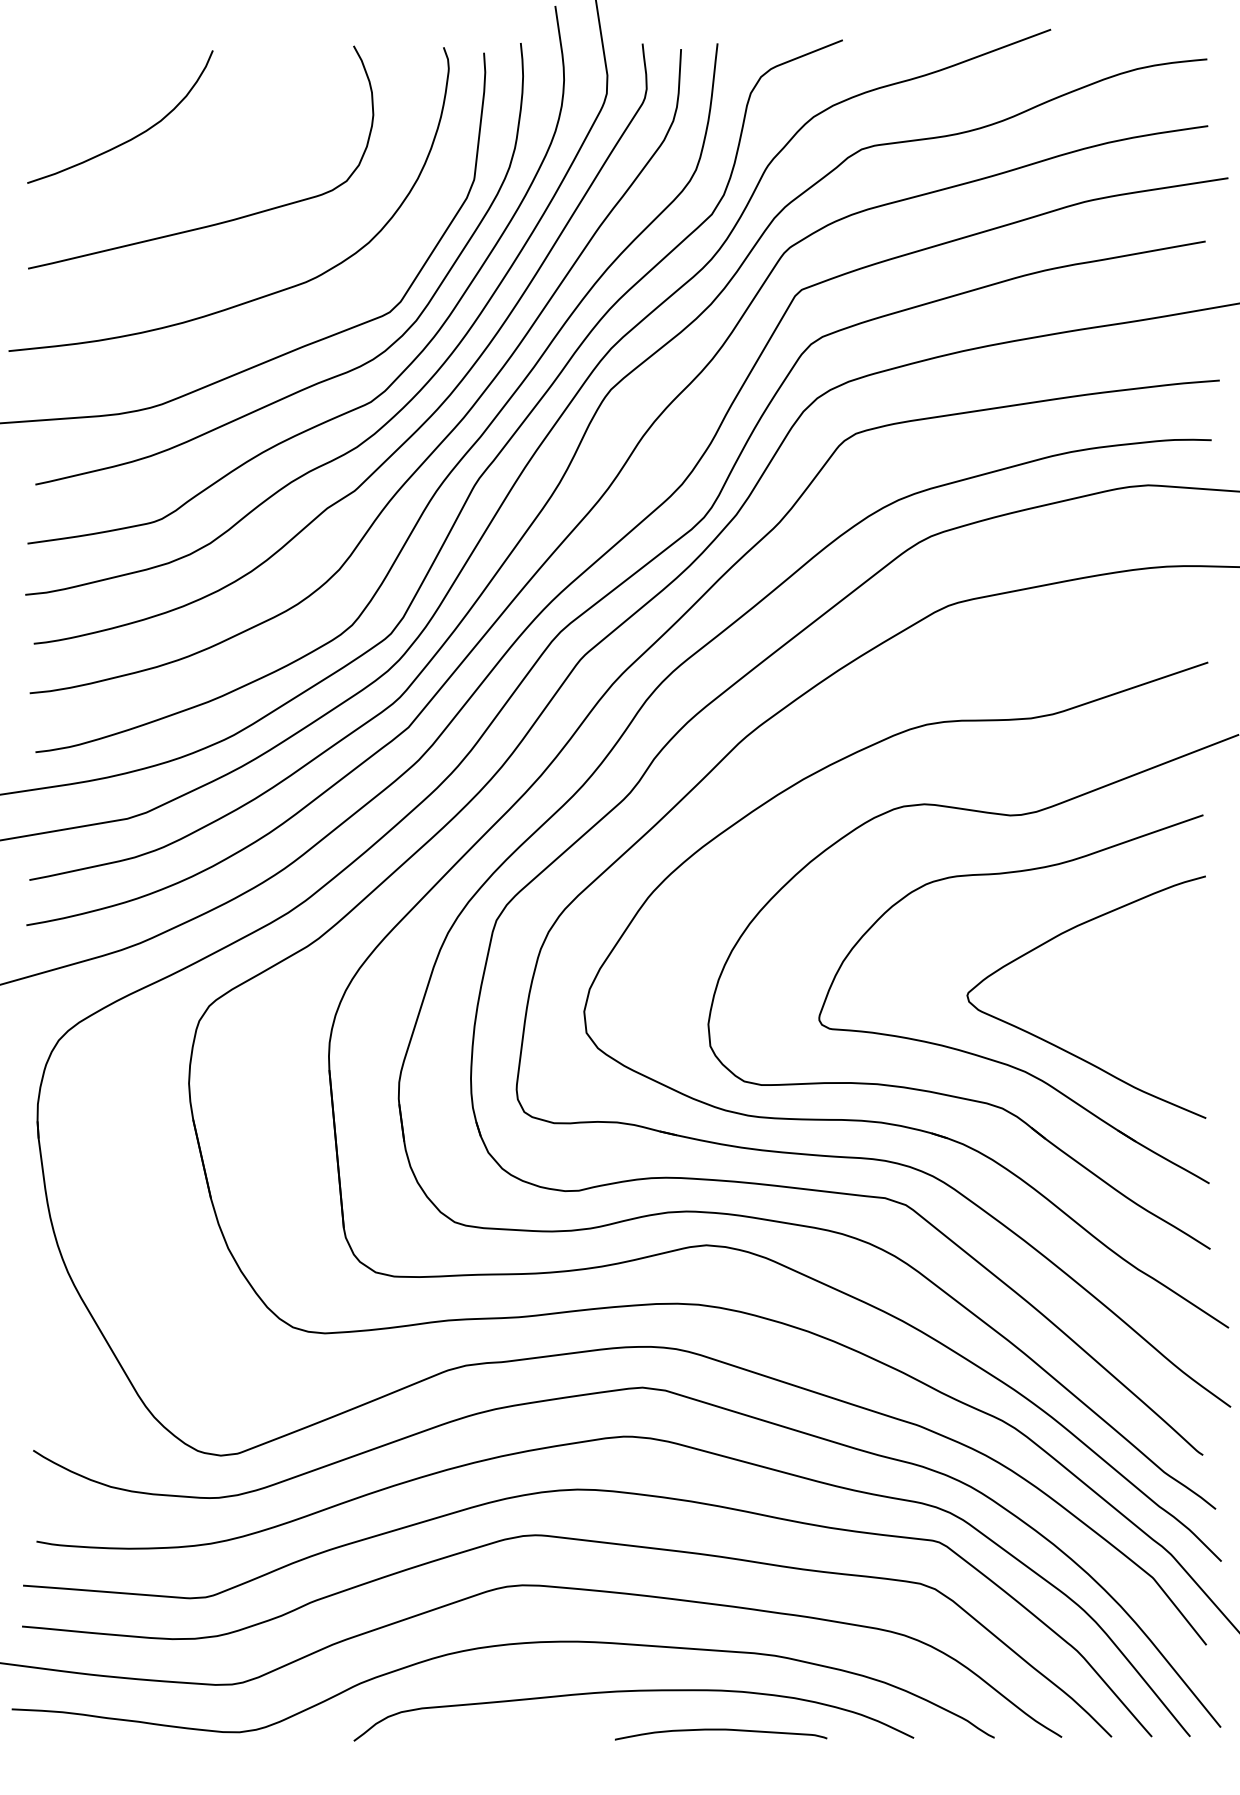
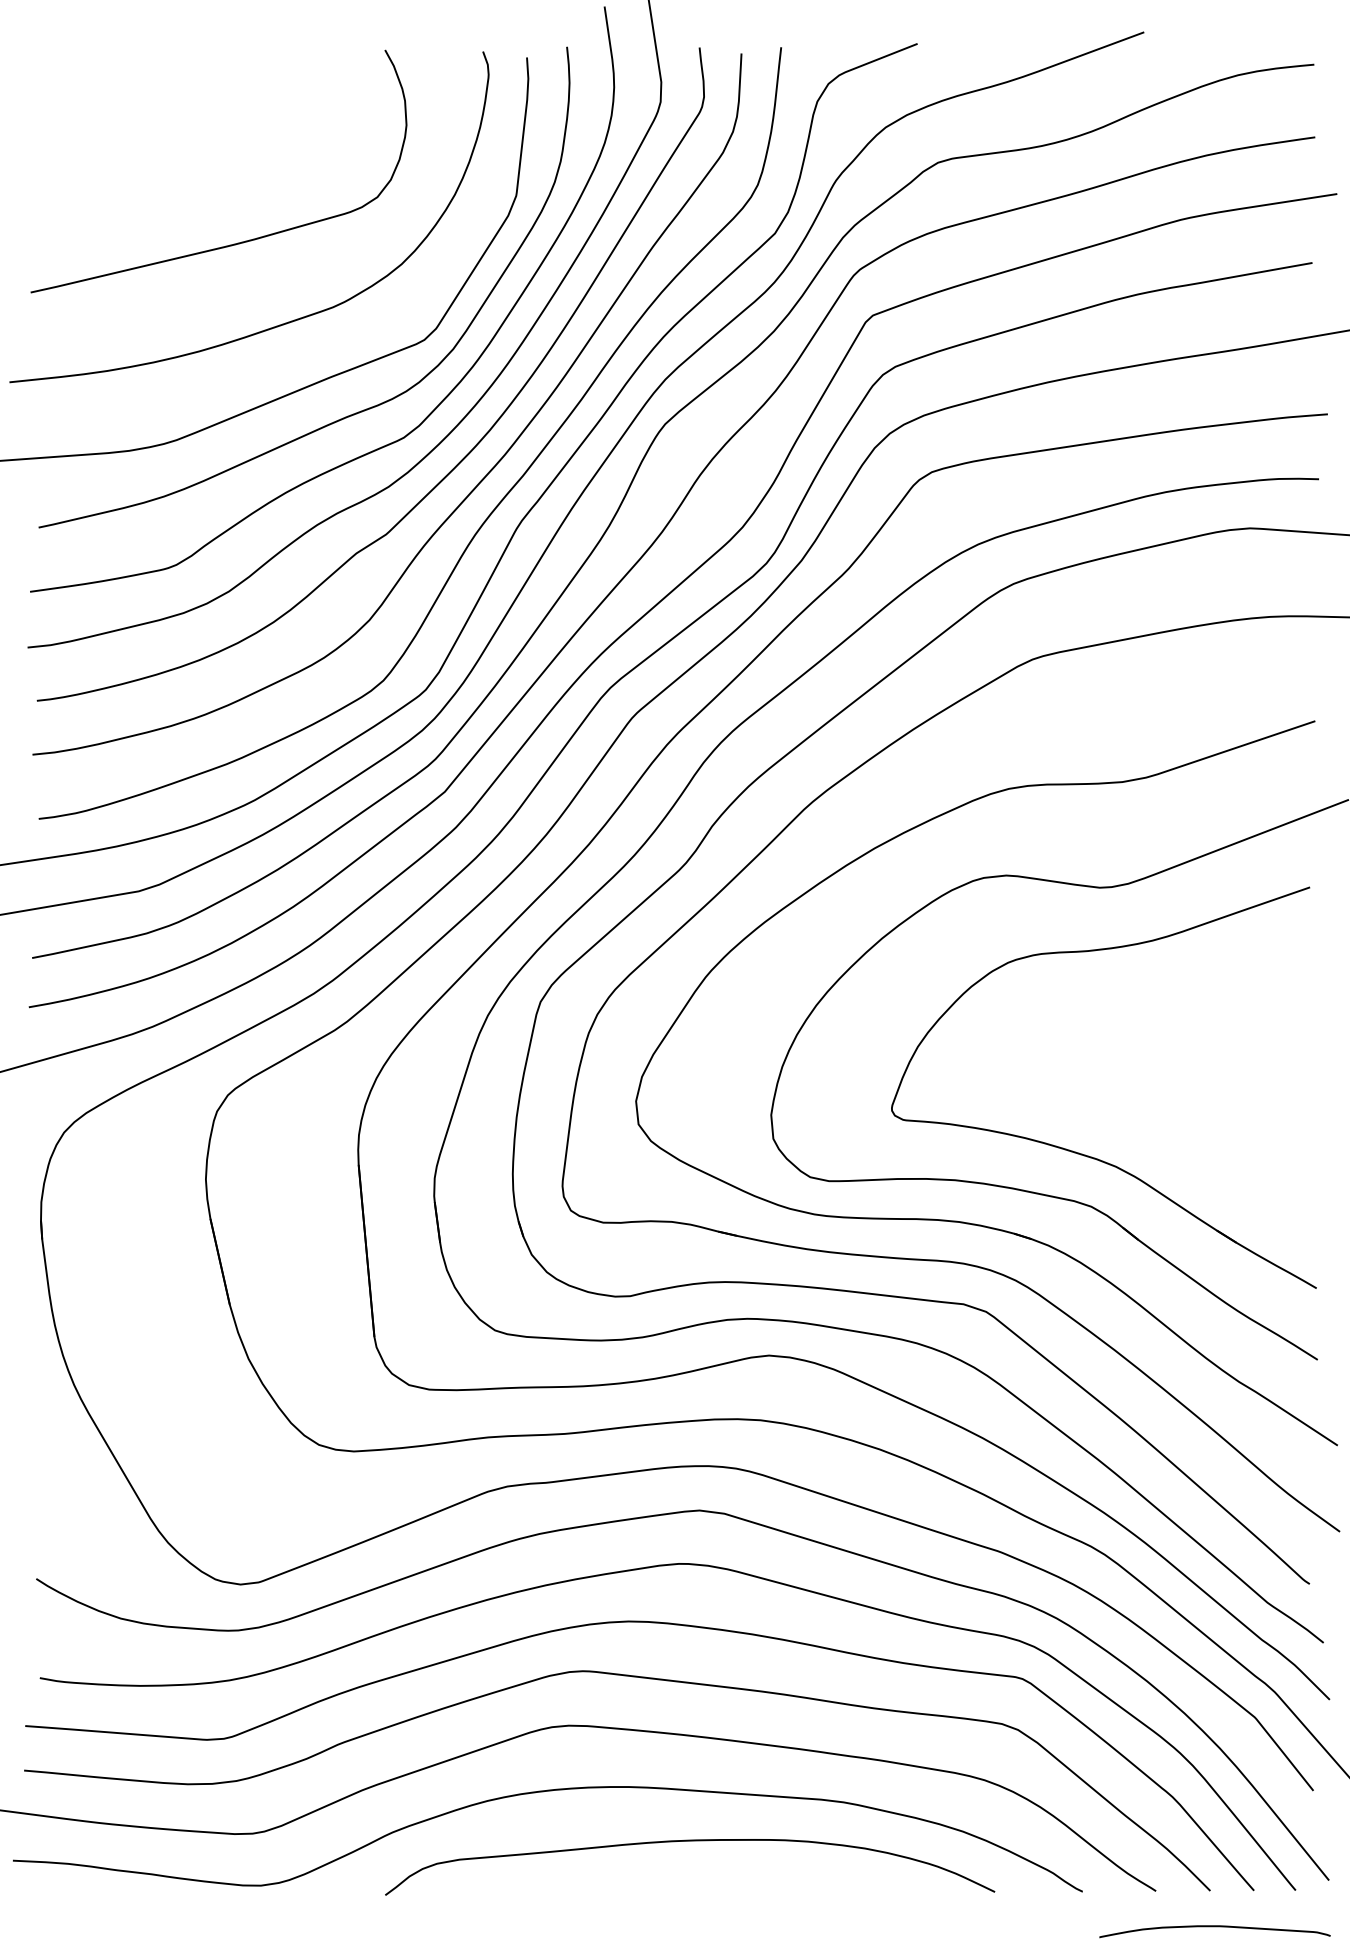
curve: (132, 137) -> (144, 149), removed
curve: (1061, 1047) -> (1155, 1140), removed
curve: (721, 1730) -> (1215, 1927), moved

